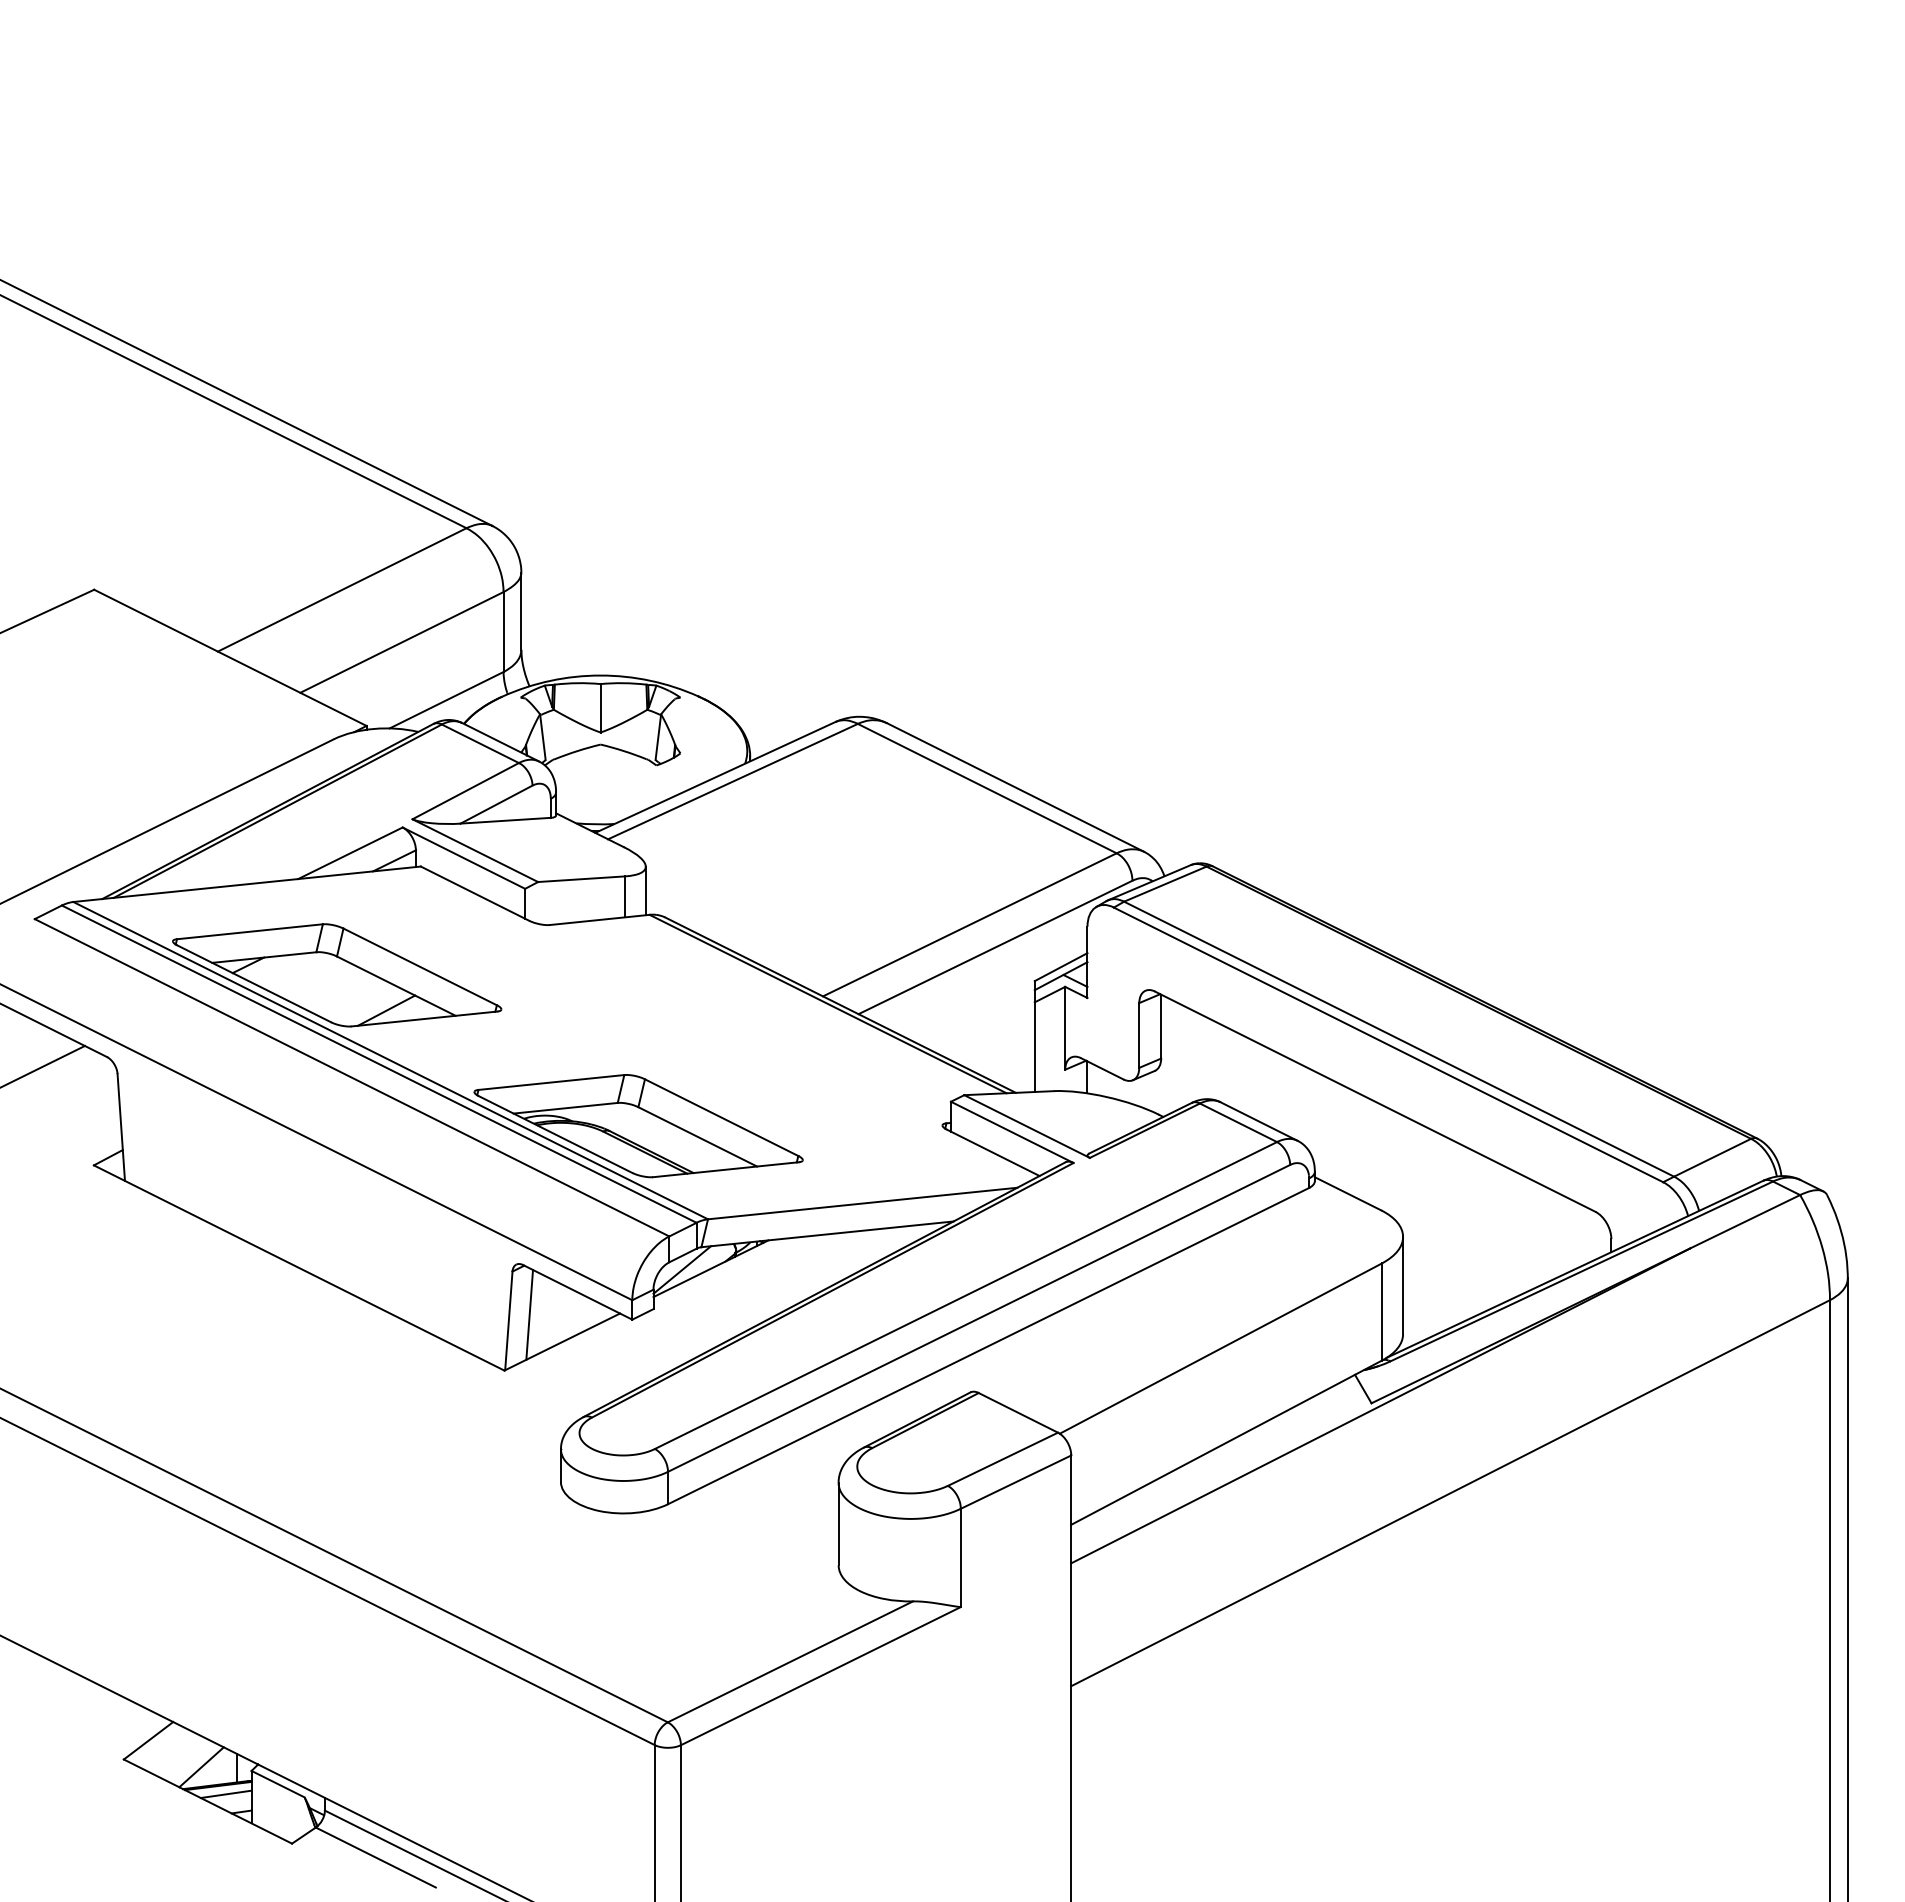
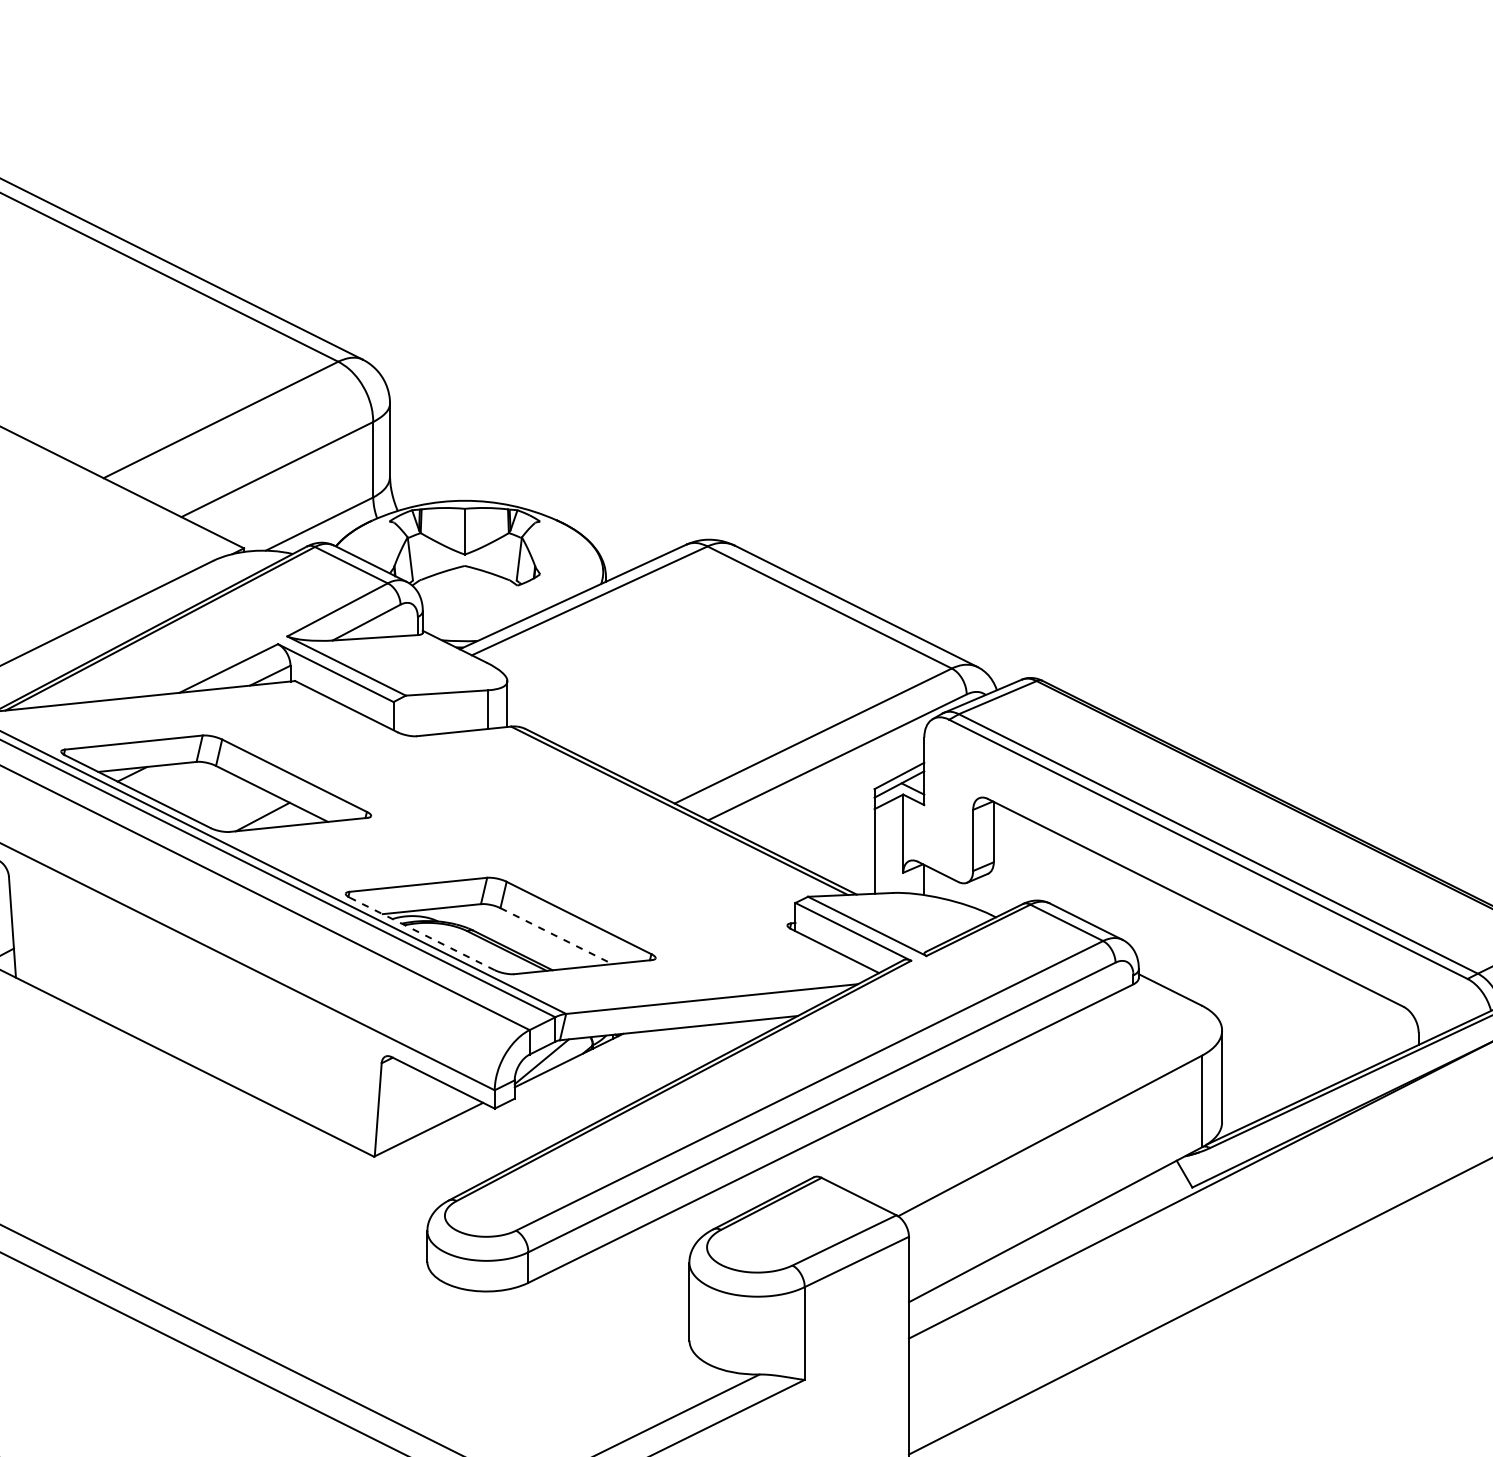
line: (555, 1134) -> (422, 933), solid -> dashed
line: (698, 1137) -> (557, 936), solid -> dashed
line: (529, 1314) -> (397, 1103), removed

